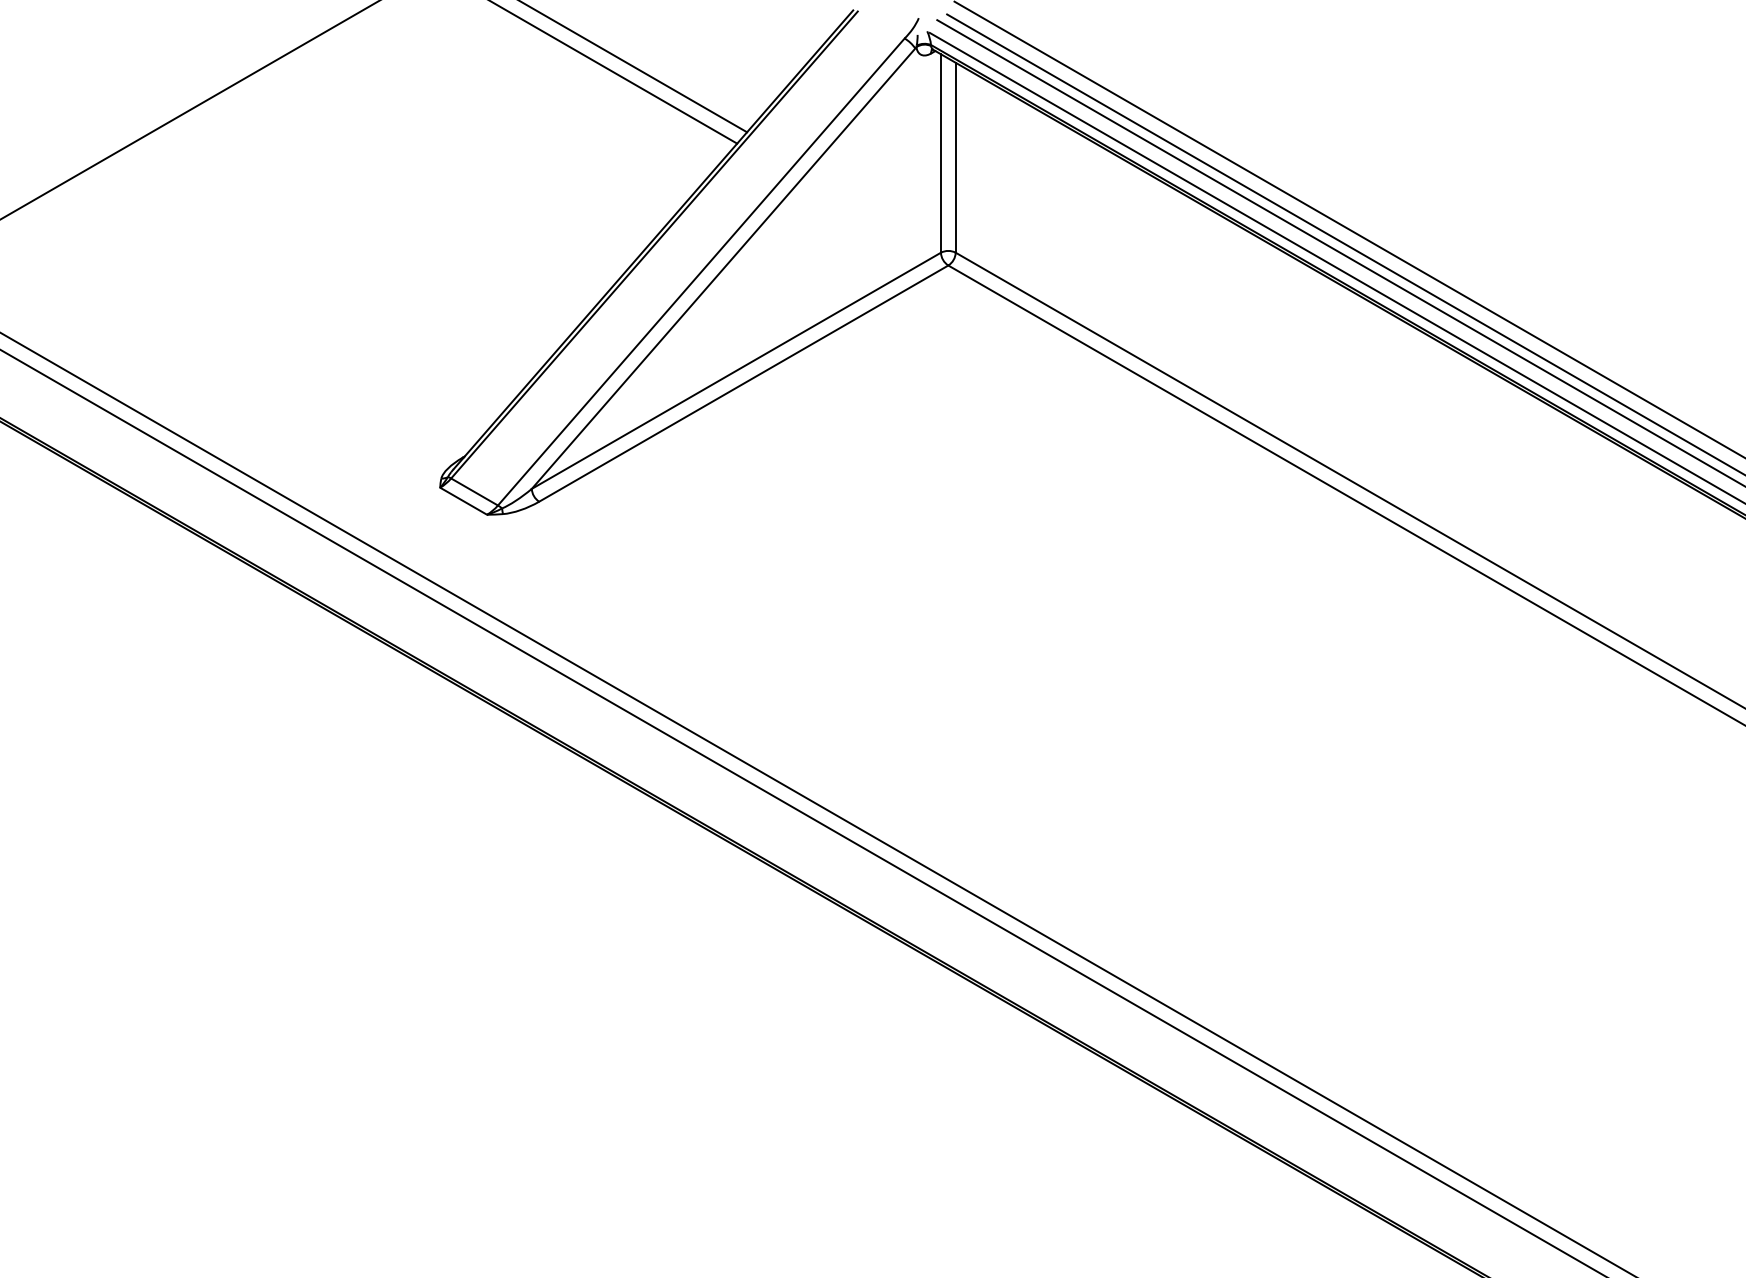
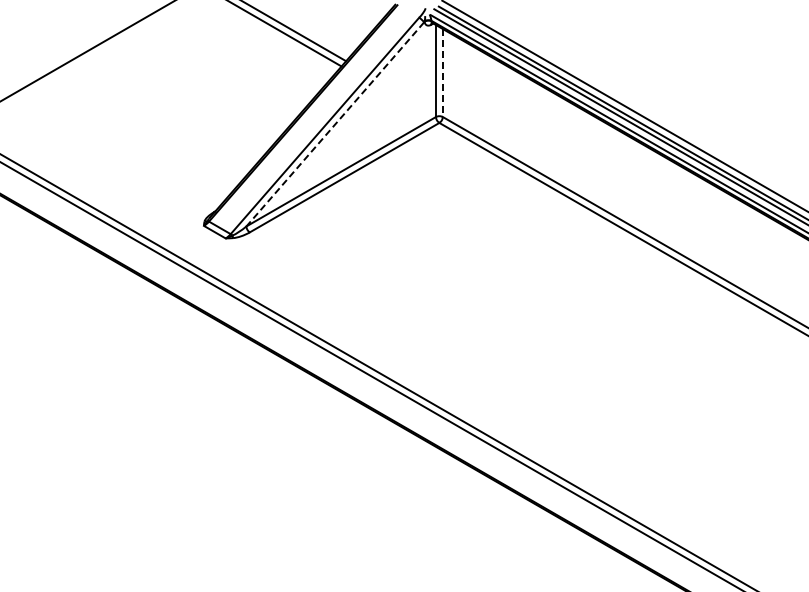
line: (955, 158) -> (442, 73), solid -> dashed
line: (721, 268) -> (334, 124), solid -> dashed

